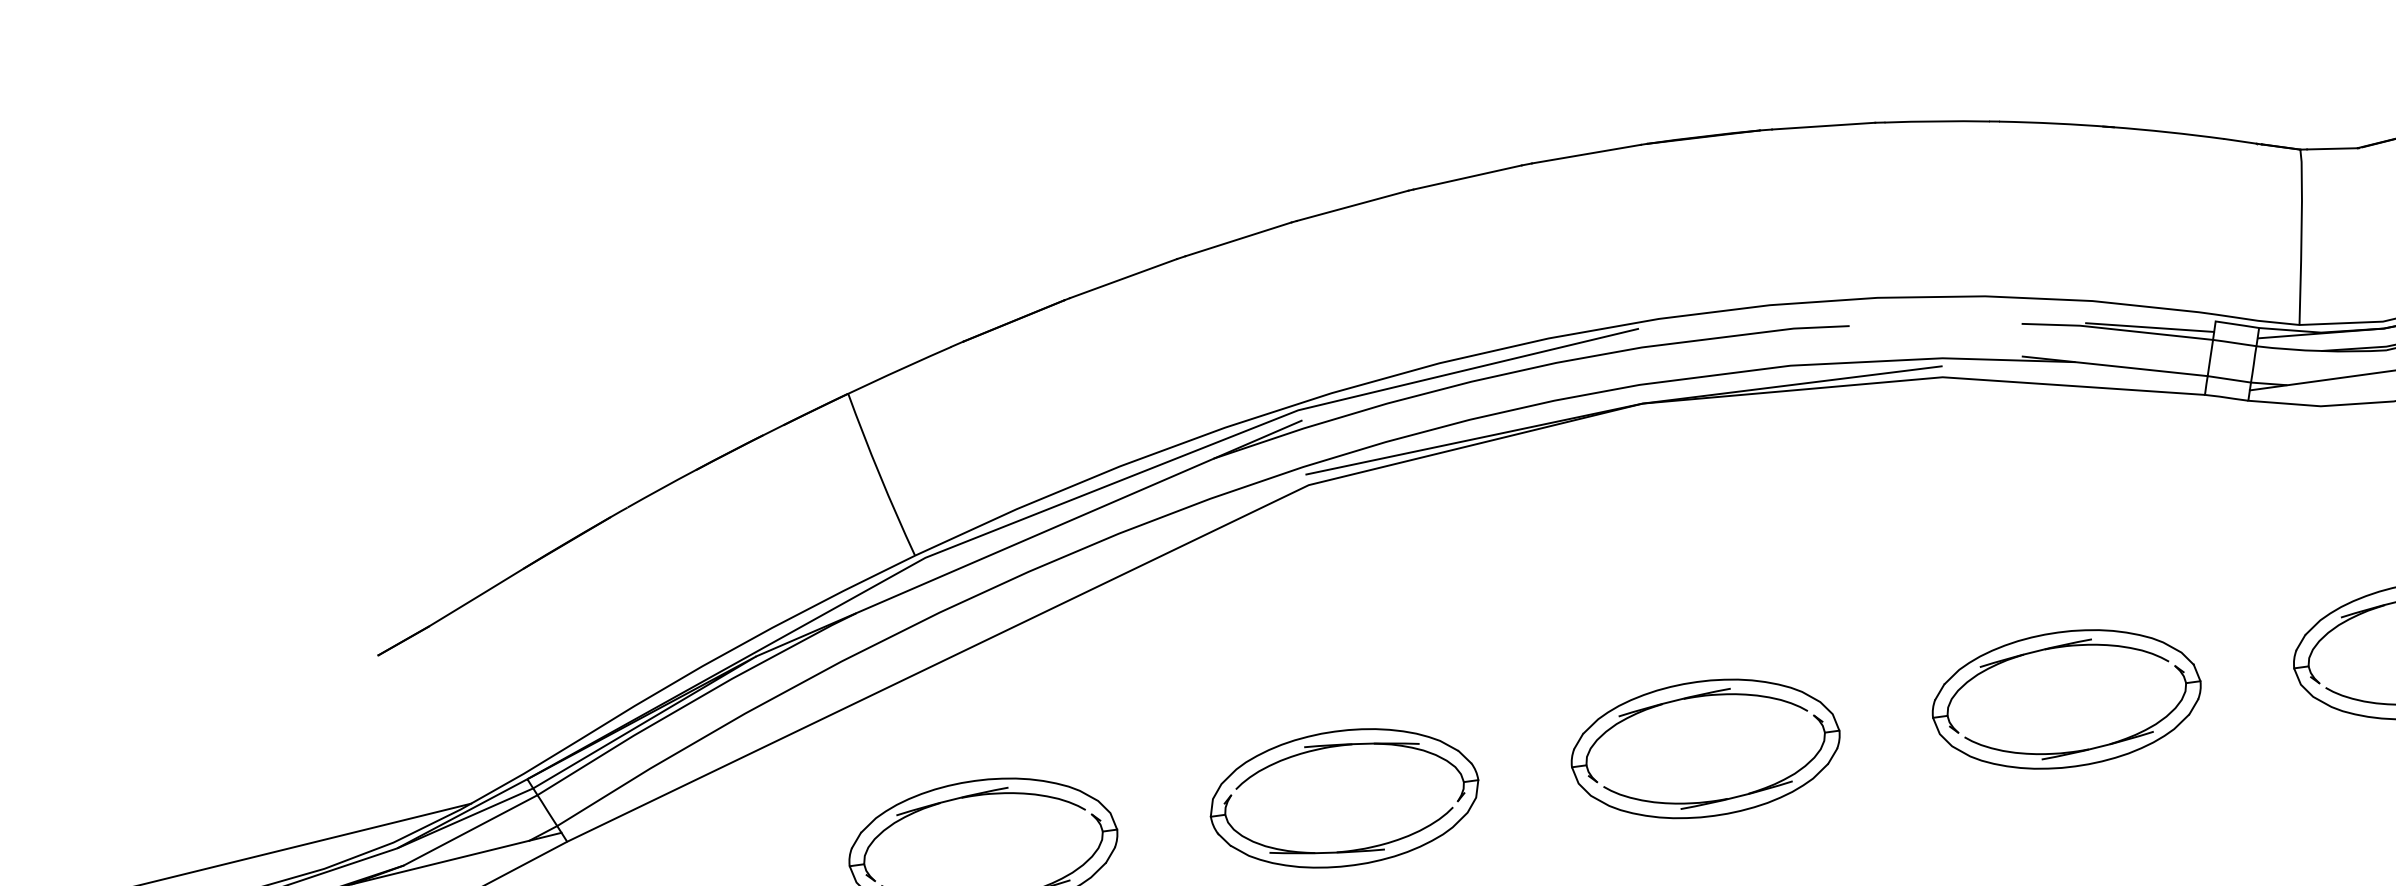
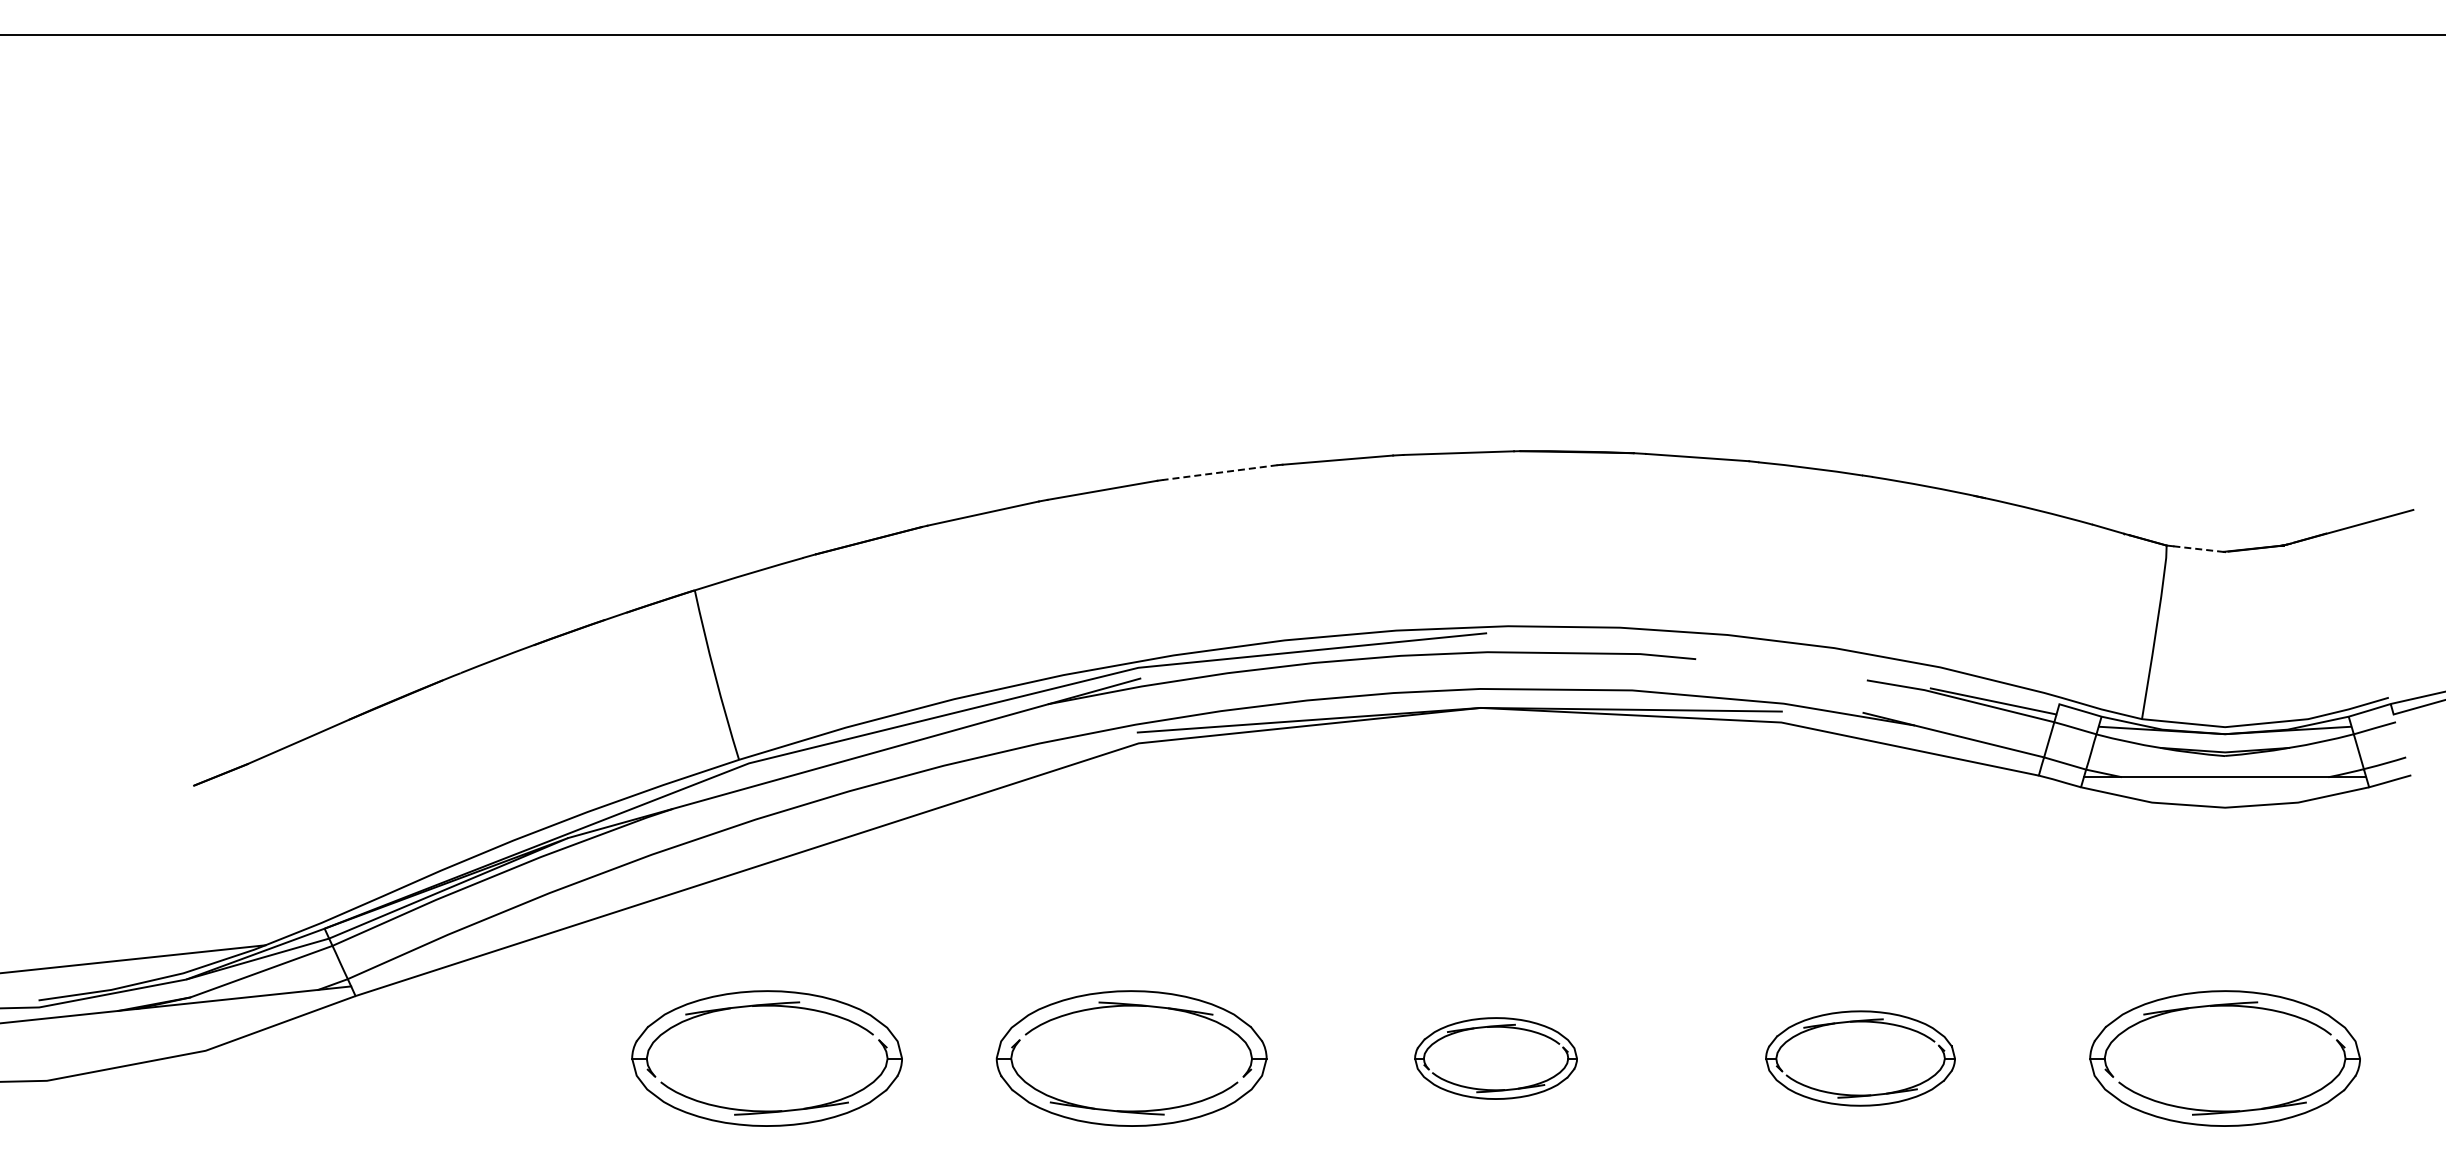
line: (2333, 149) -> (2199, 549), solid -> dashed
line: (1353, 205) -> (1220, 472), solid -> dashed
part: (2066, 699) -> (1860, 1058), size x0.7
part: (1705, 748) -> (1495, 1058), size x0.6

